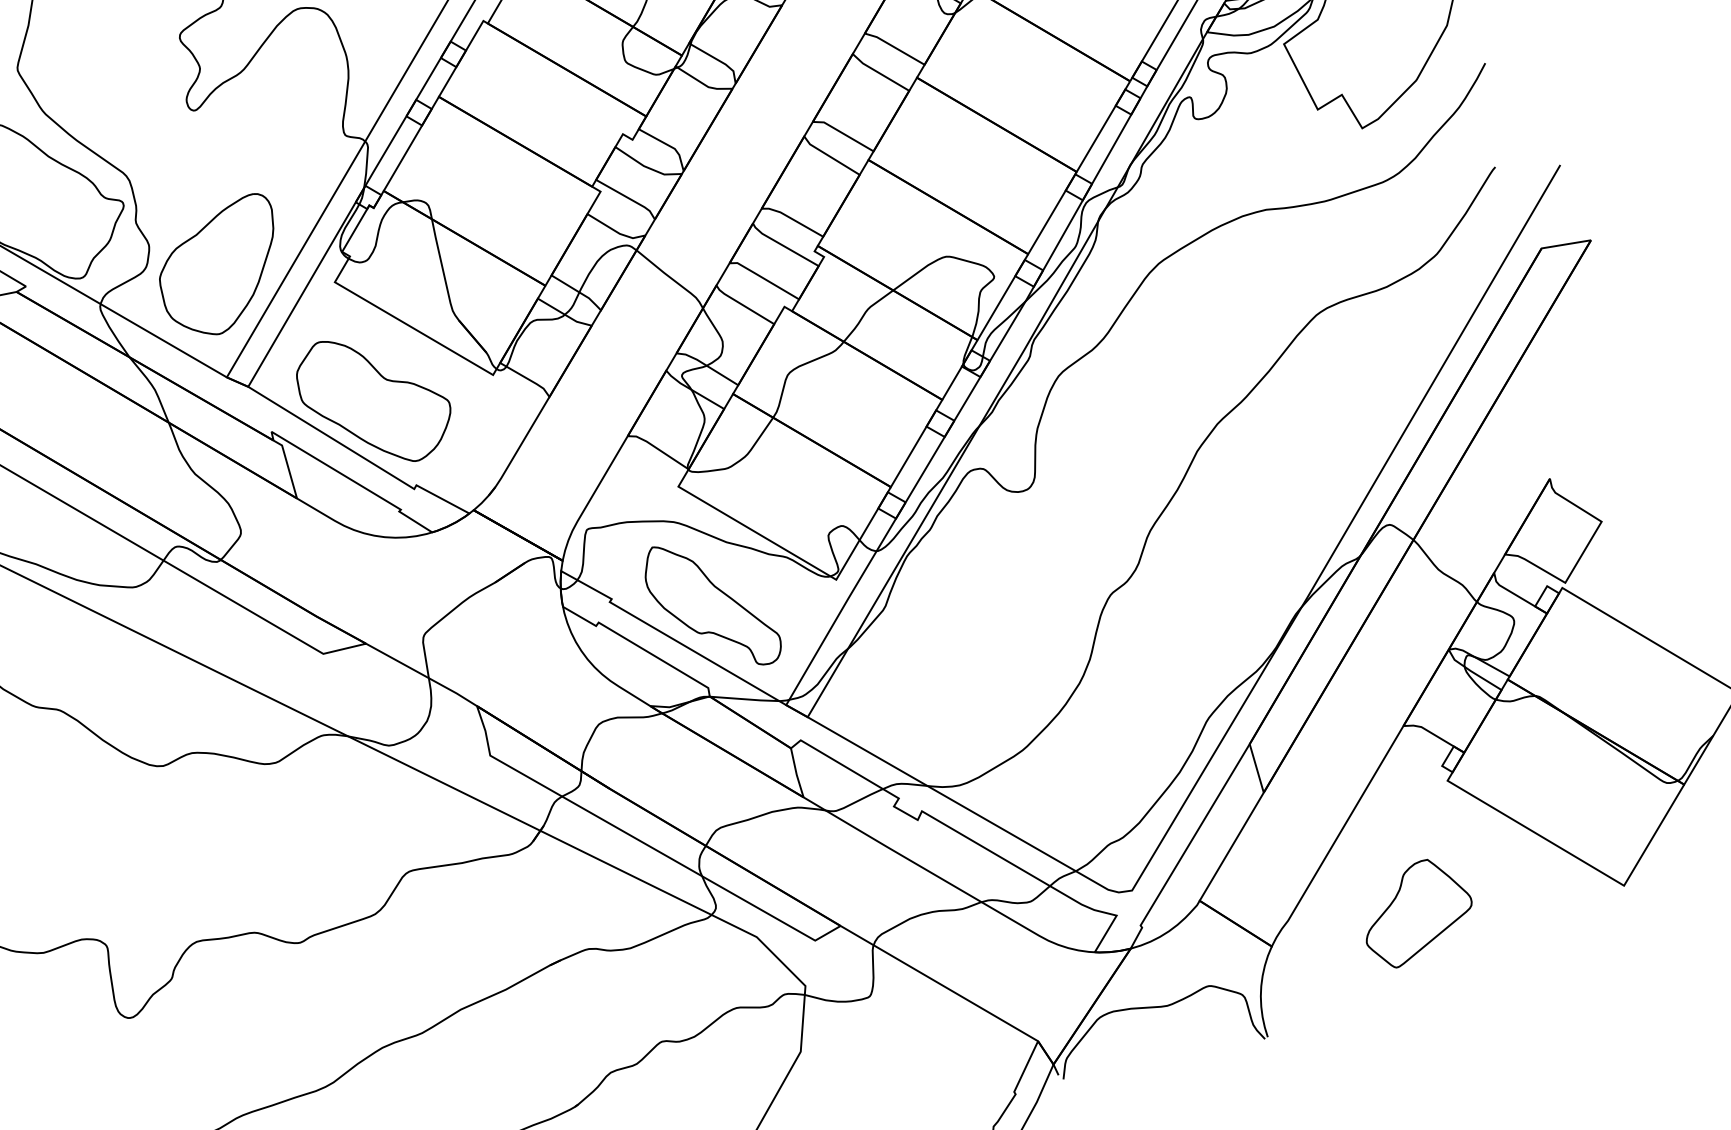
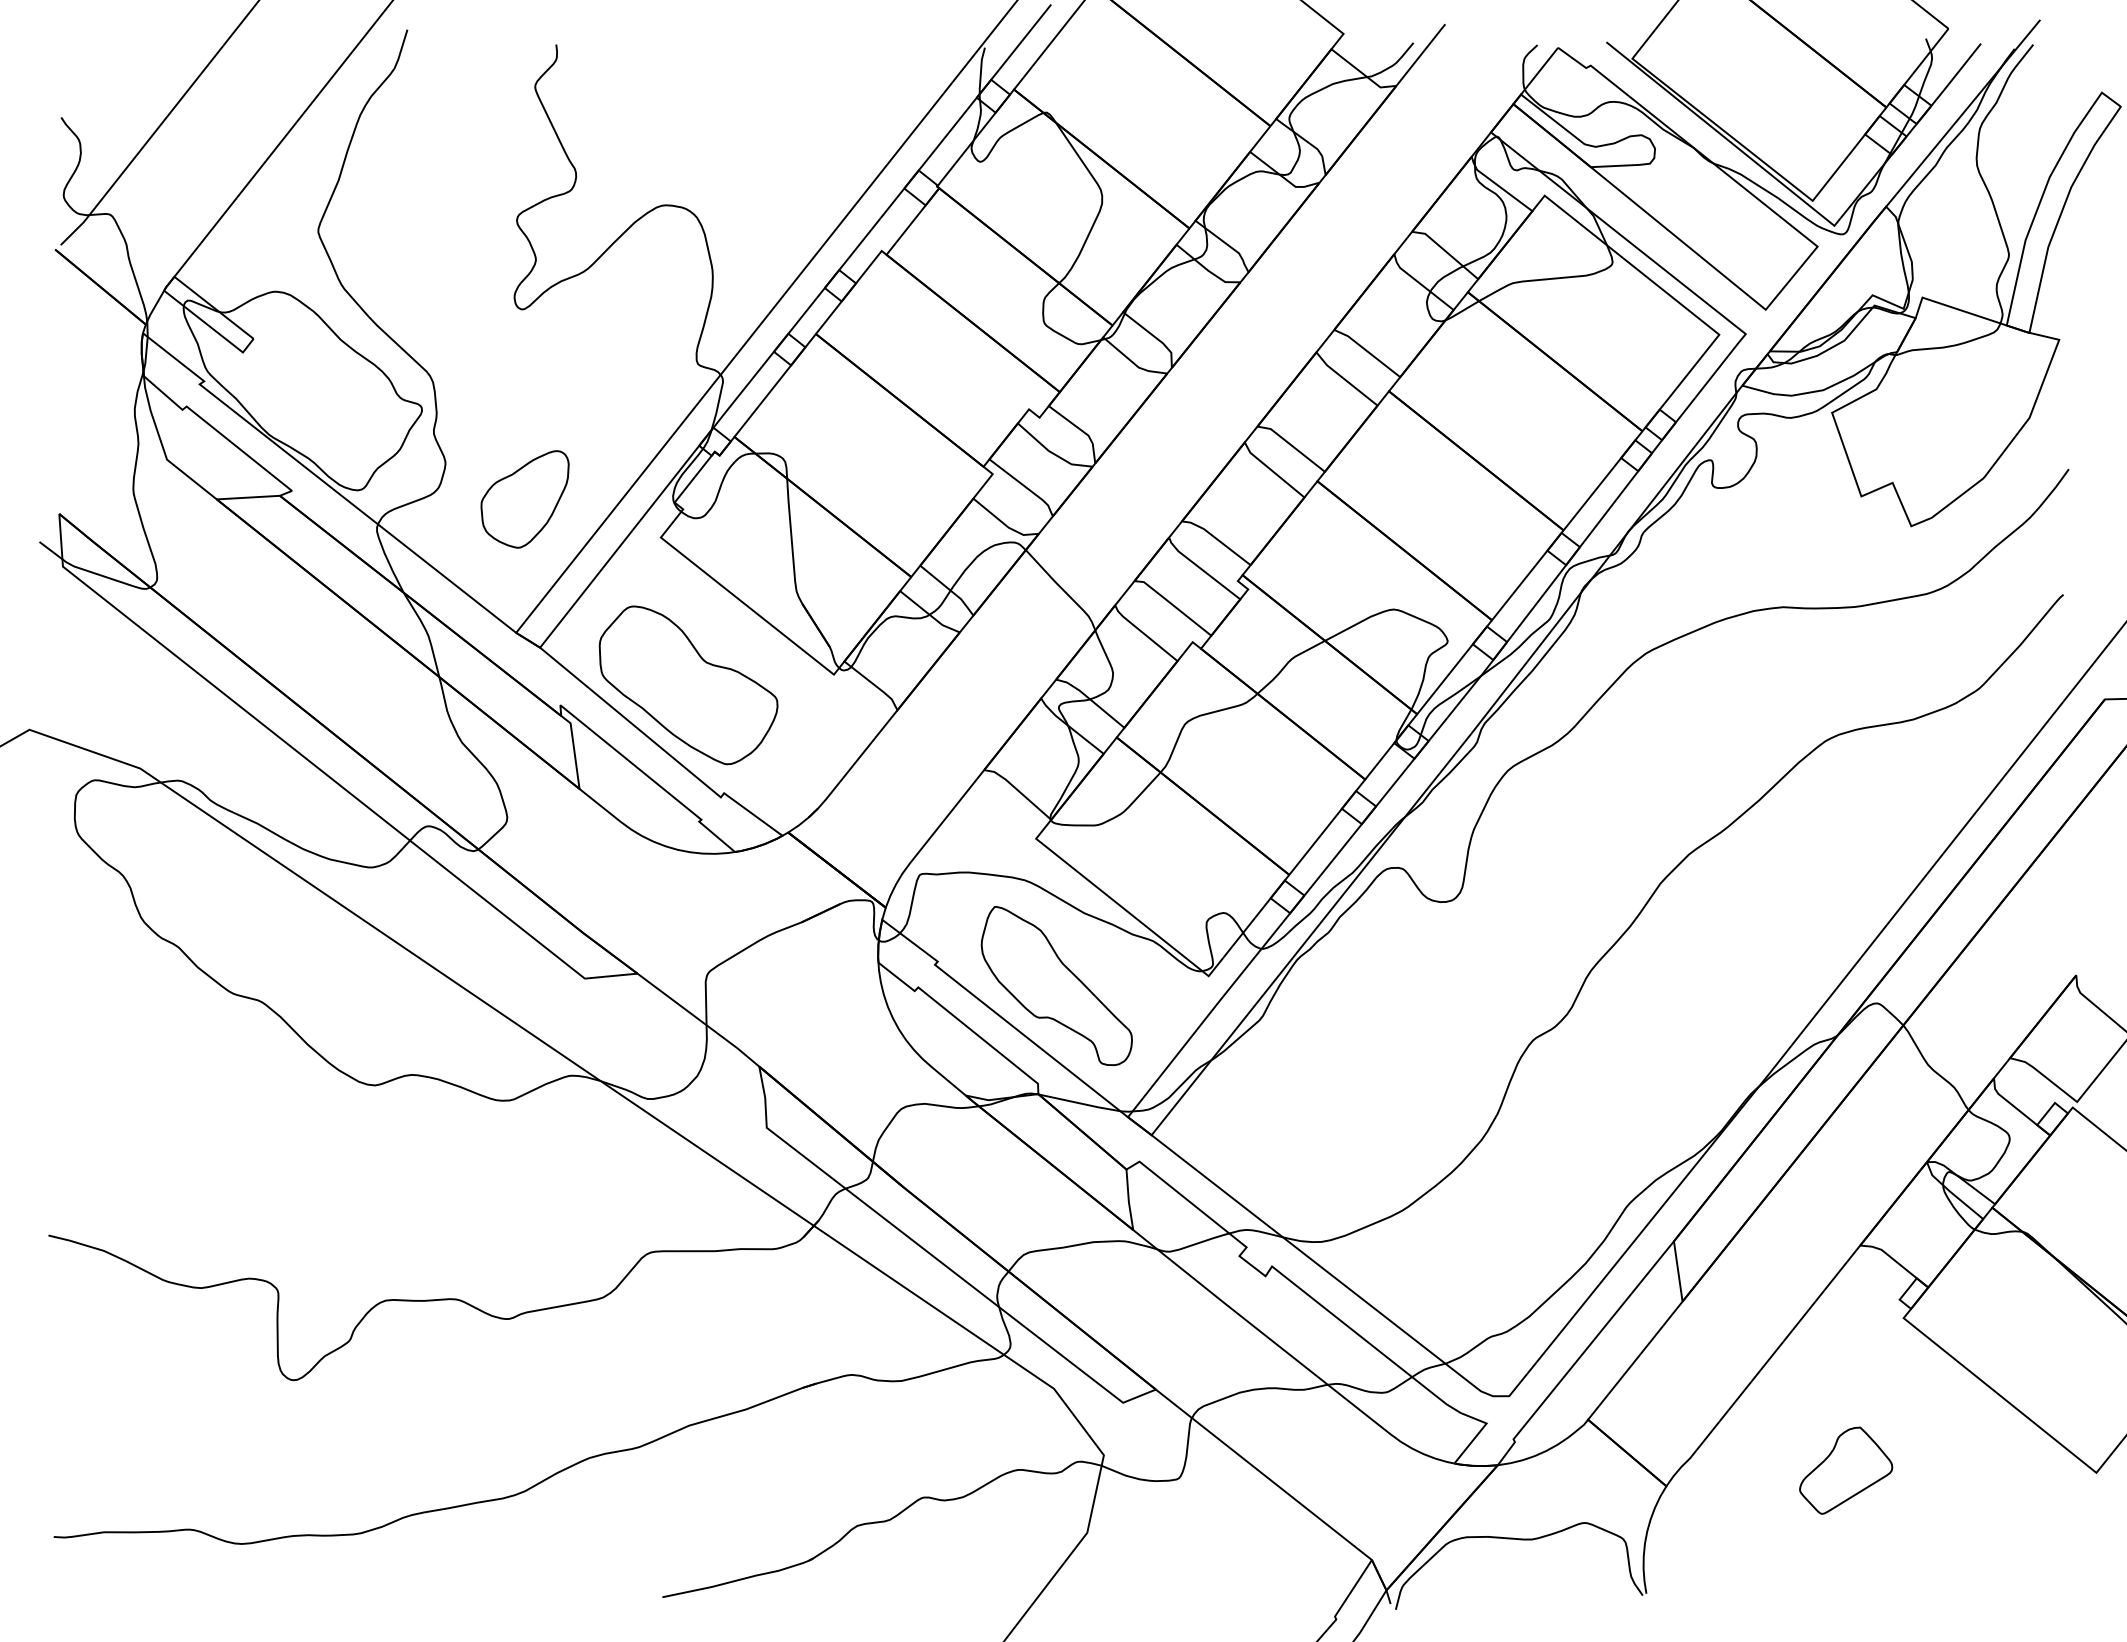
part: (218, 266) -> (524, 499), size x0.6
part: (1417, 912) -> (1845, 1470), size x0.7

